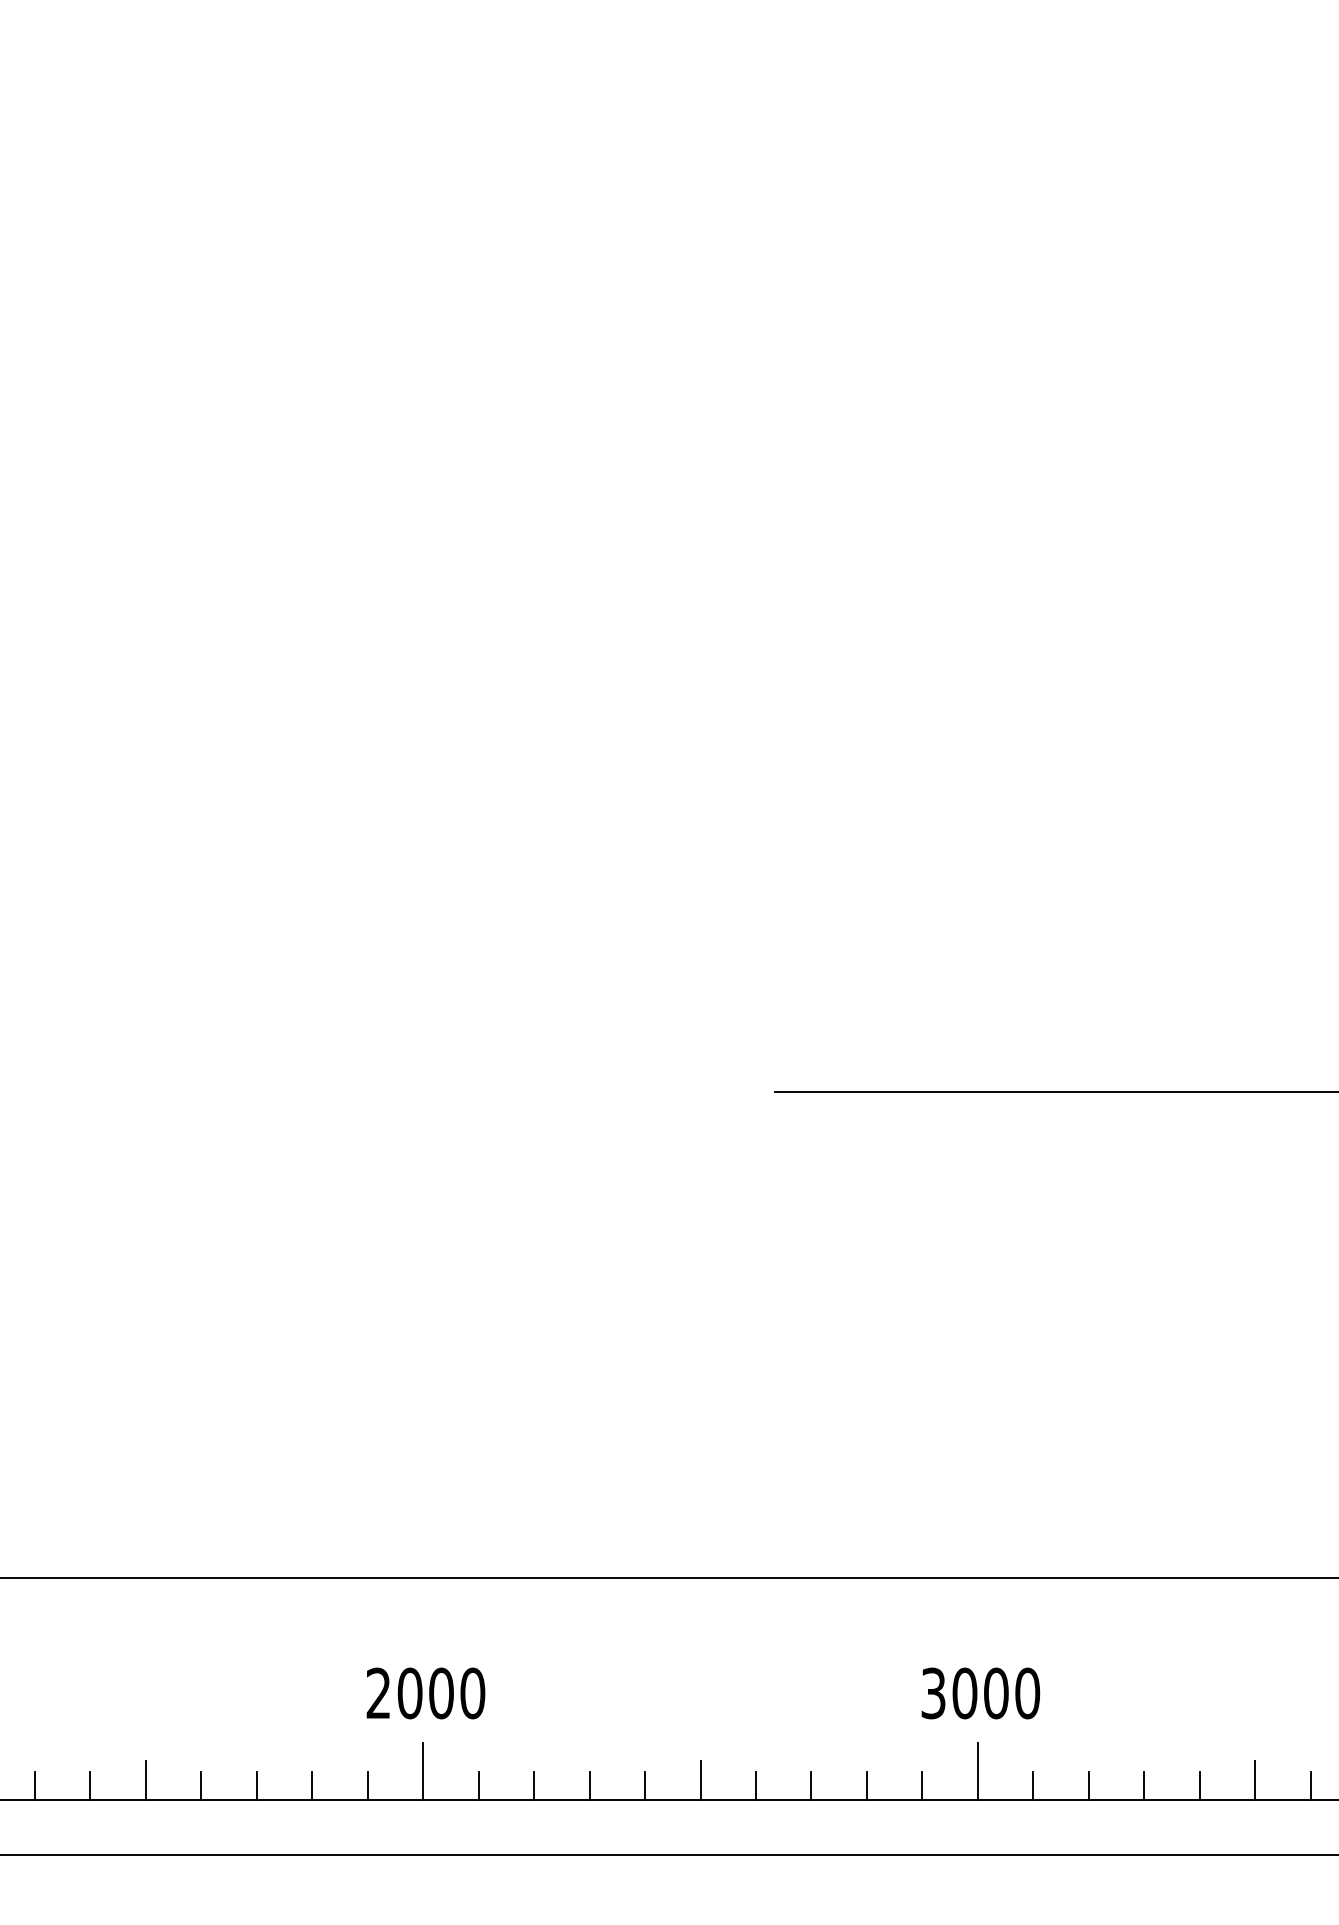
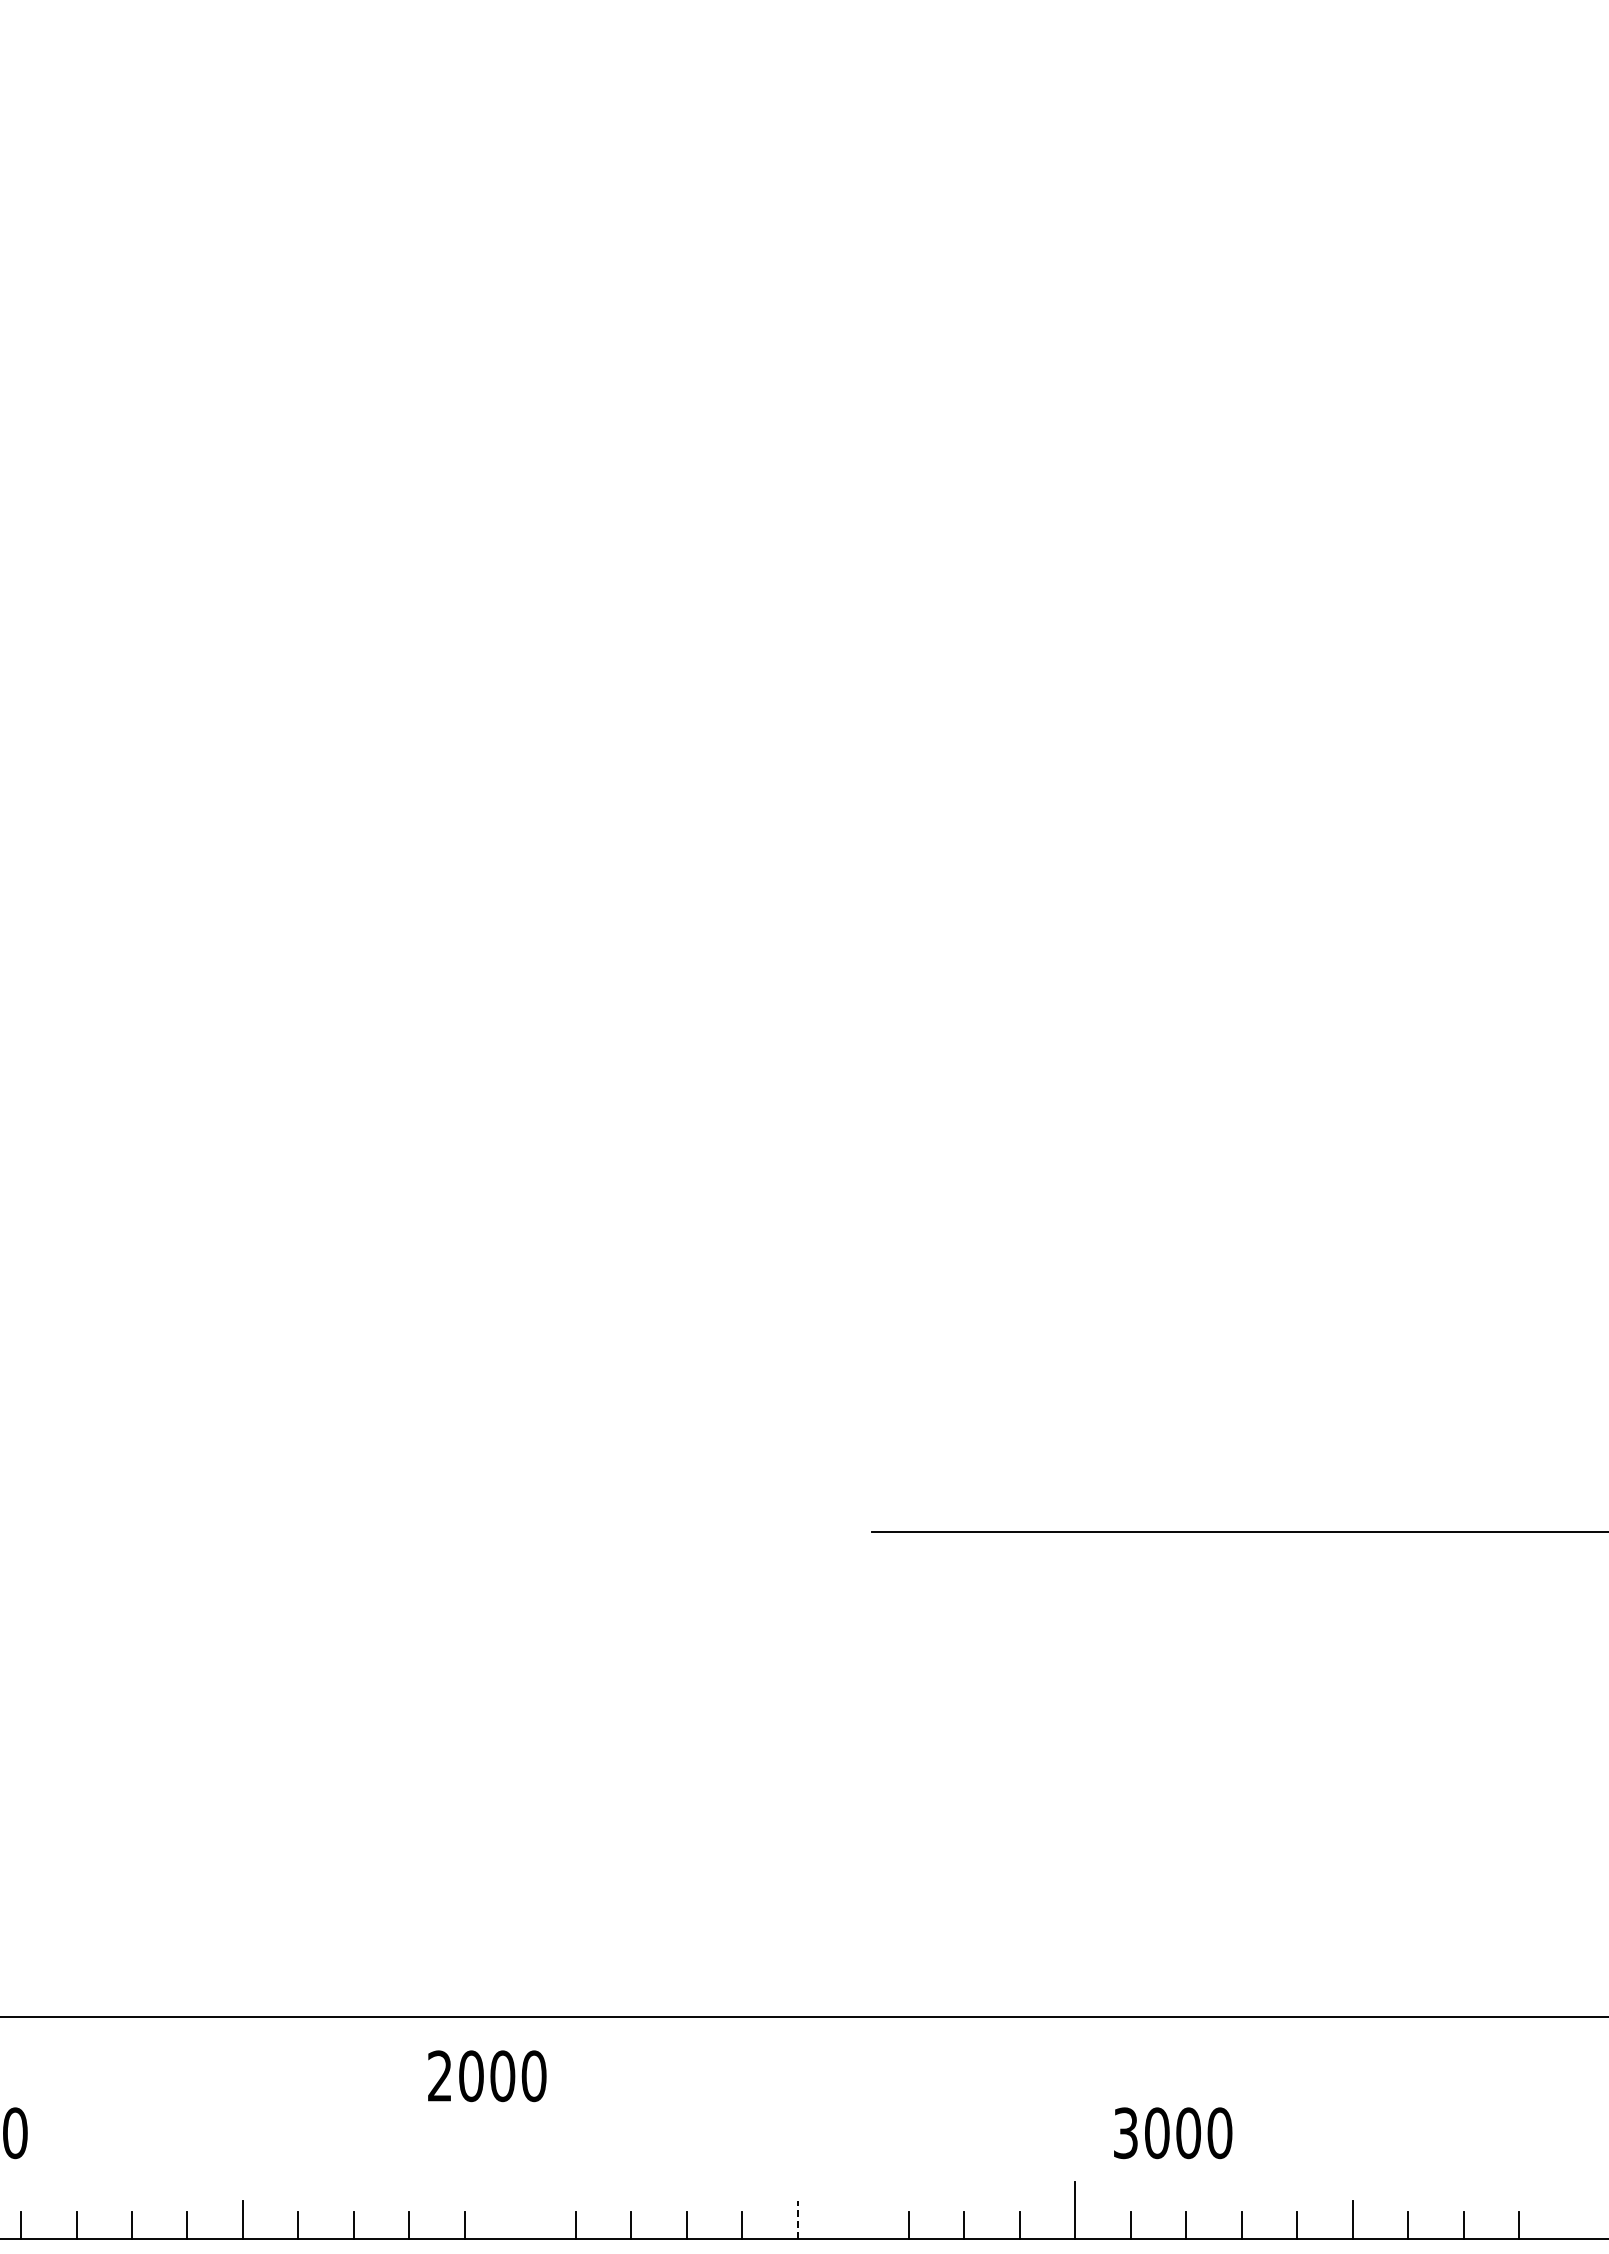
text: (426, 1693) -> (487, 2076), moved
text: (981, 1693) -> (1173, 2133), moved
line: (423, 1770) -> (520, 2210), removed
line: (700, 1779) -> (797, 2219), solid -> dashed
line: (756, 1785) -> (853, 2225), removed

